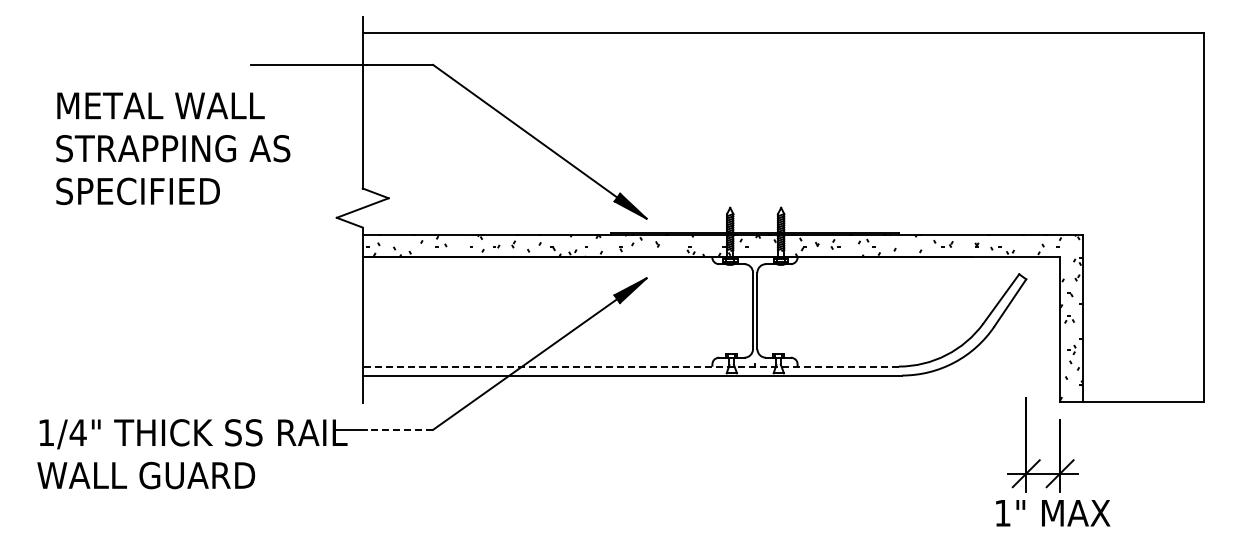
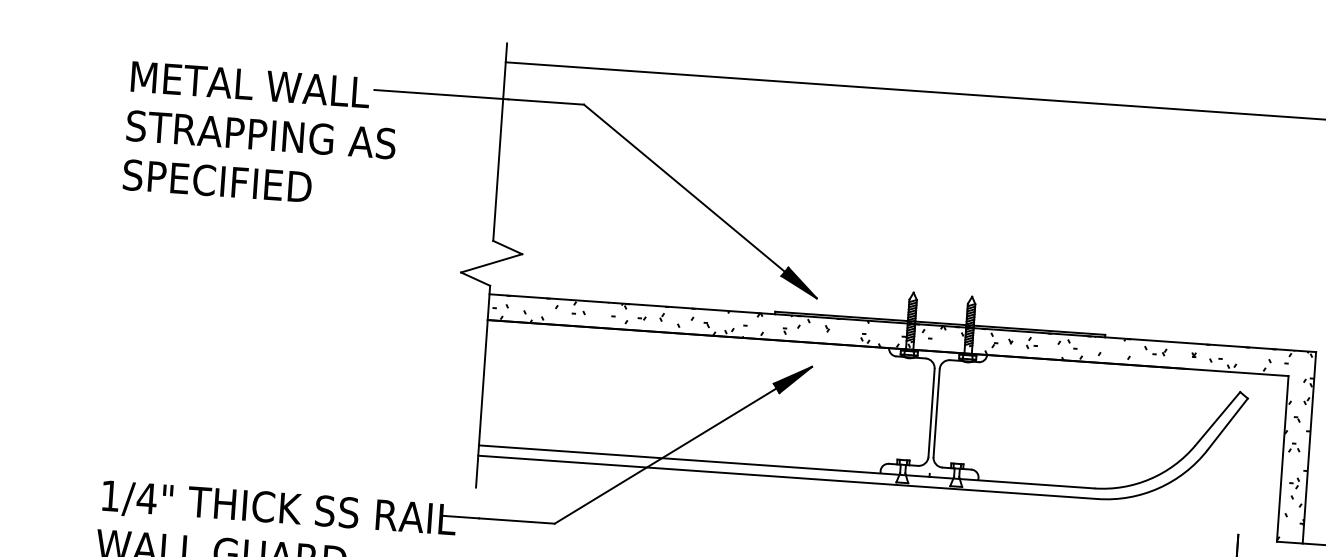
text: (173, 148) -> (261, 134), moved
line: (630, 366) -> (786, 466), dashed -> solid
line: (400, 429) -> (517, 520), dashed -> solid

